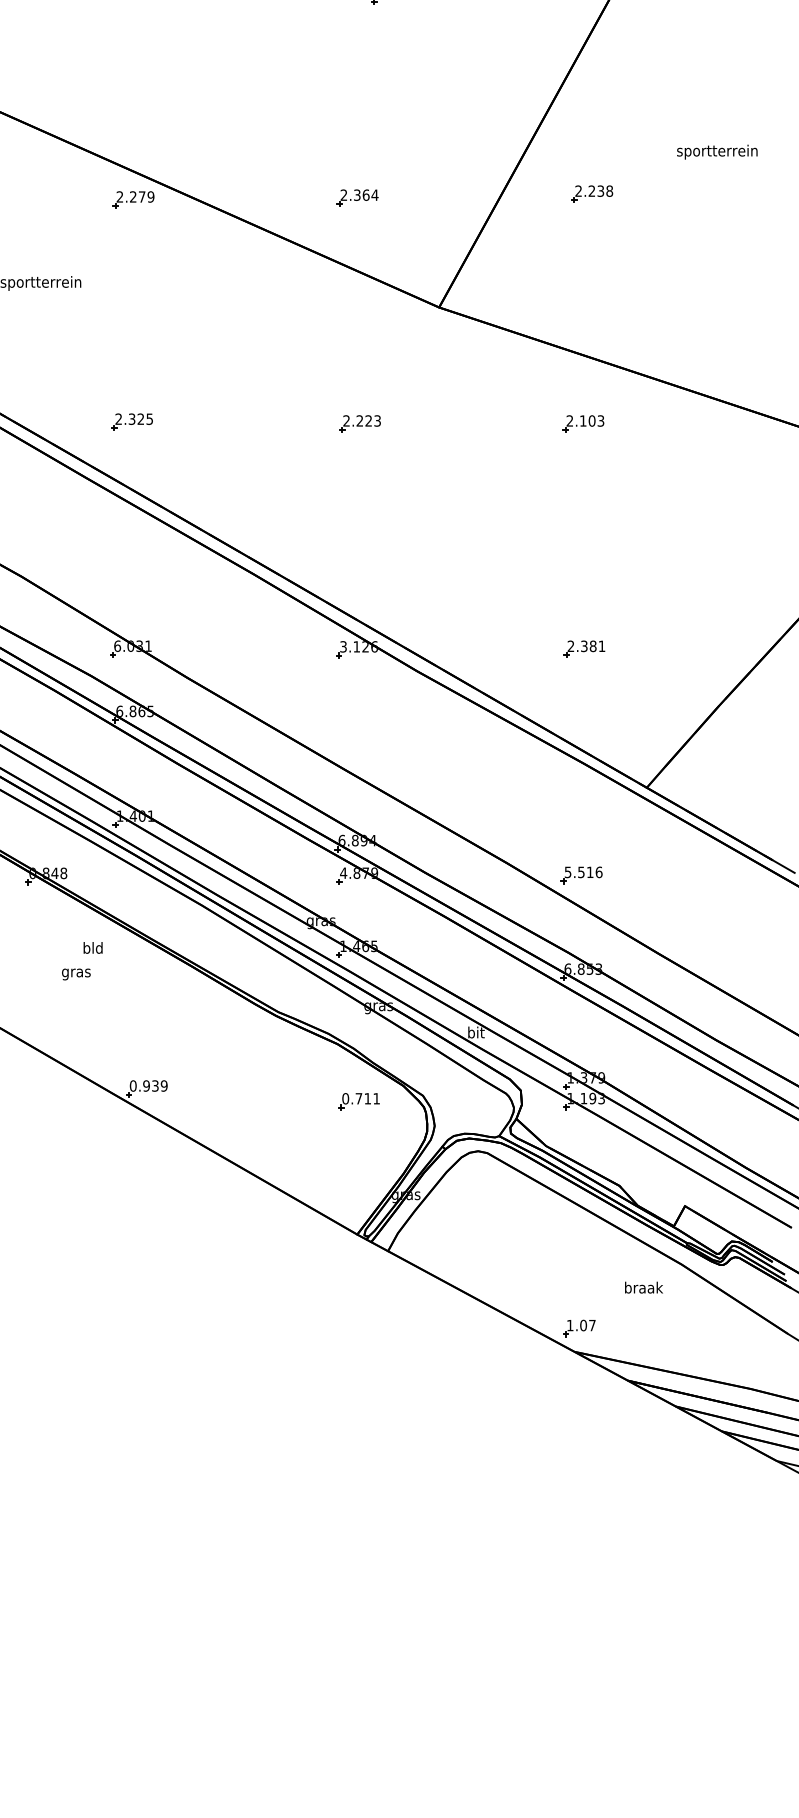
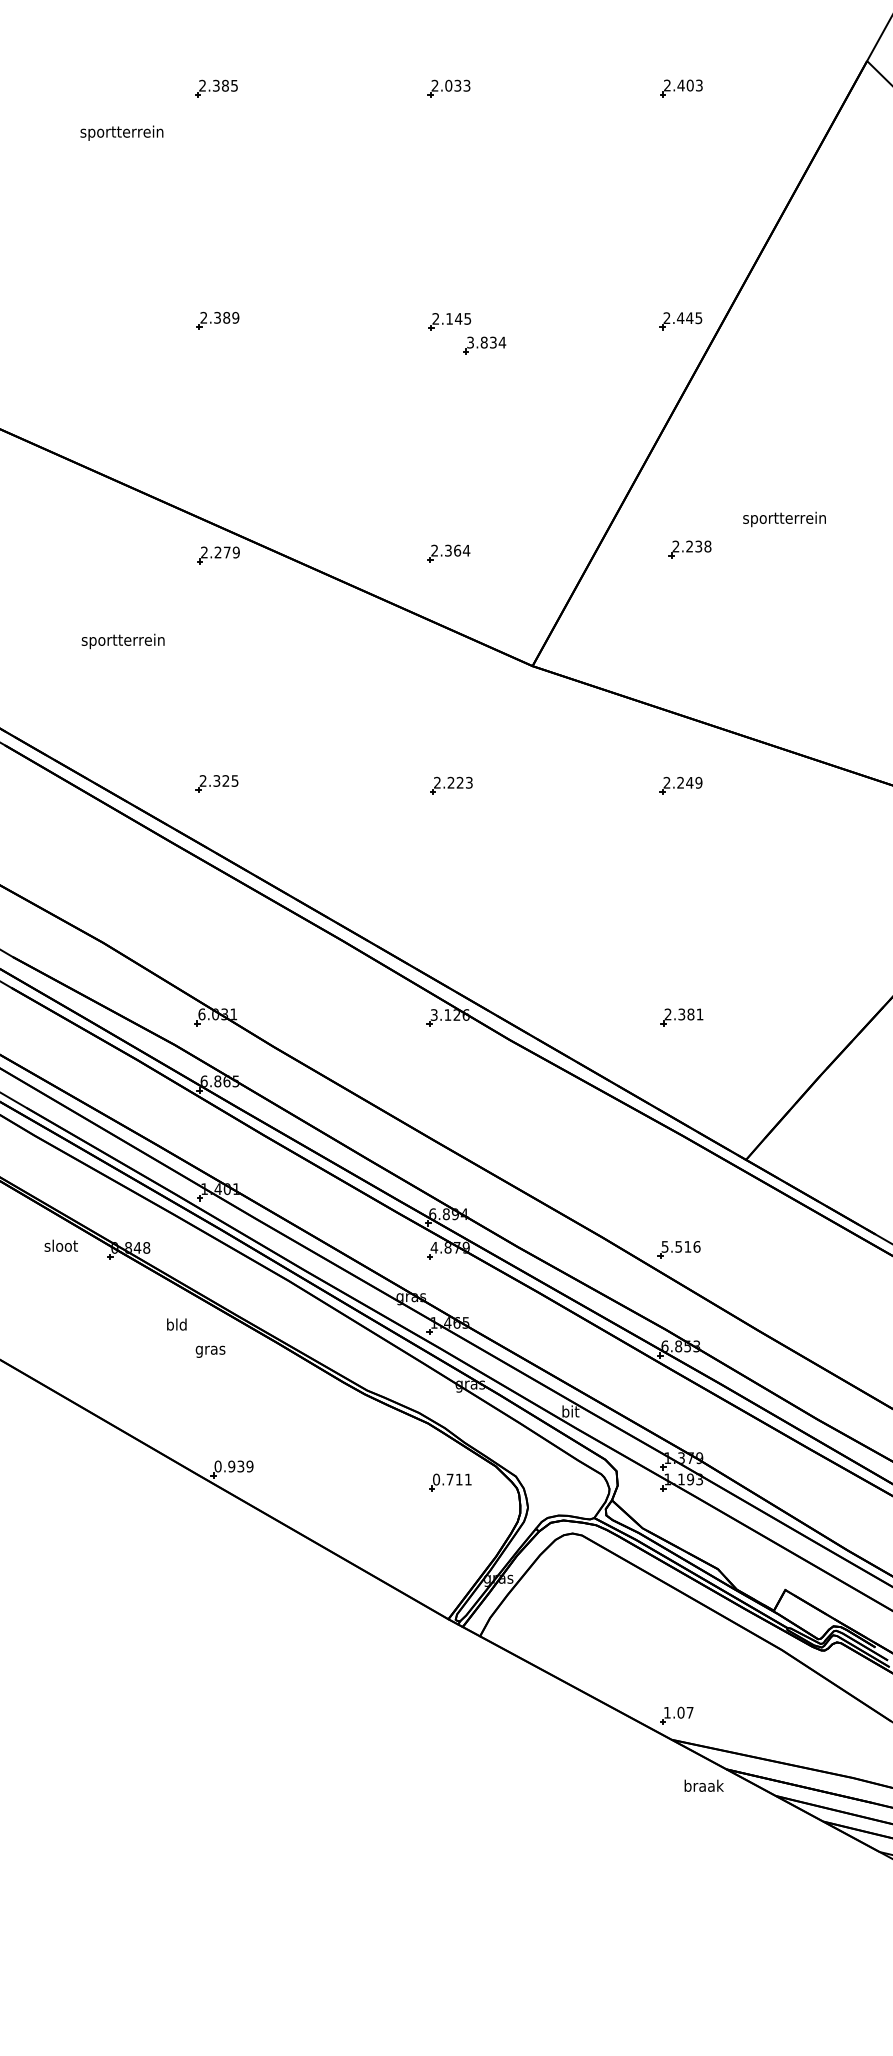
text: (717, 152) -> (784, 519), moved
text: (591, 420) -> (689, 782), 2.103 -> 2.249
text: (76, 974) -> (210, 1351), moved
text: (643, 1287) -> (703, 1785), moved

